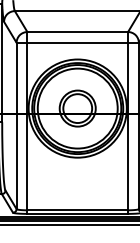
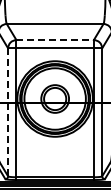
line: (78, 32) -> (55, 40), solid -> dashed
line: (17, 126) -> (8, 112), solid -> dashed

